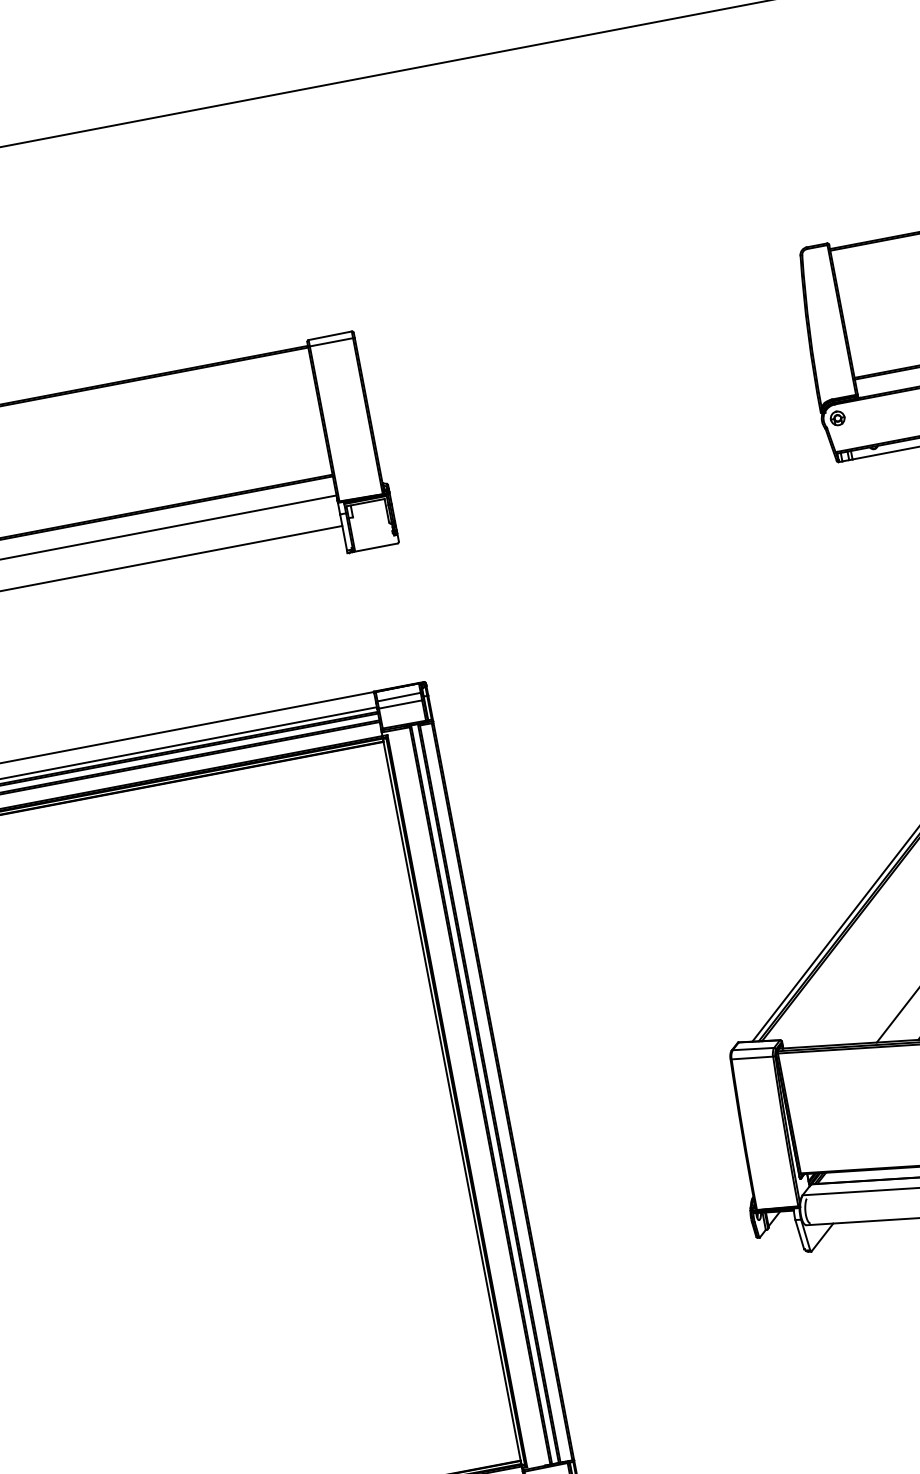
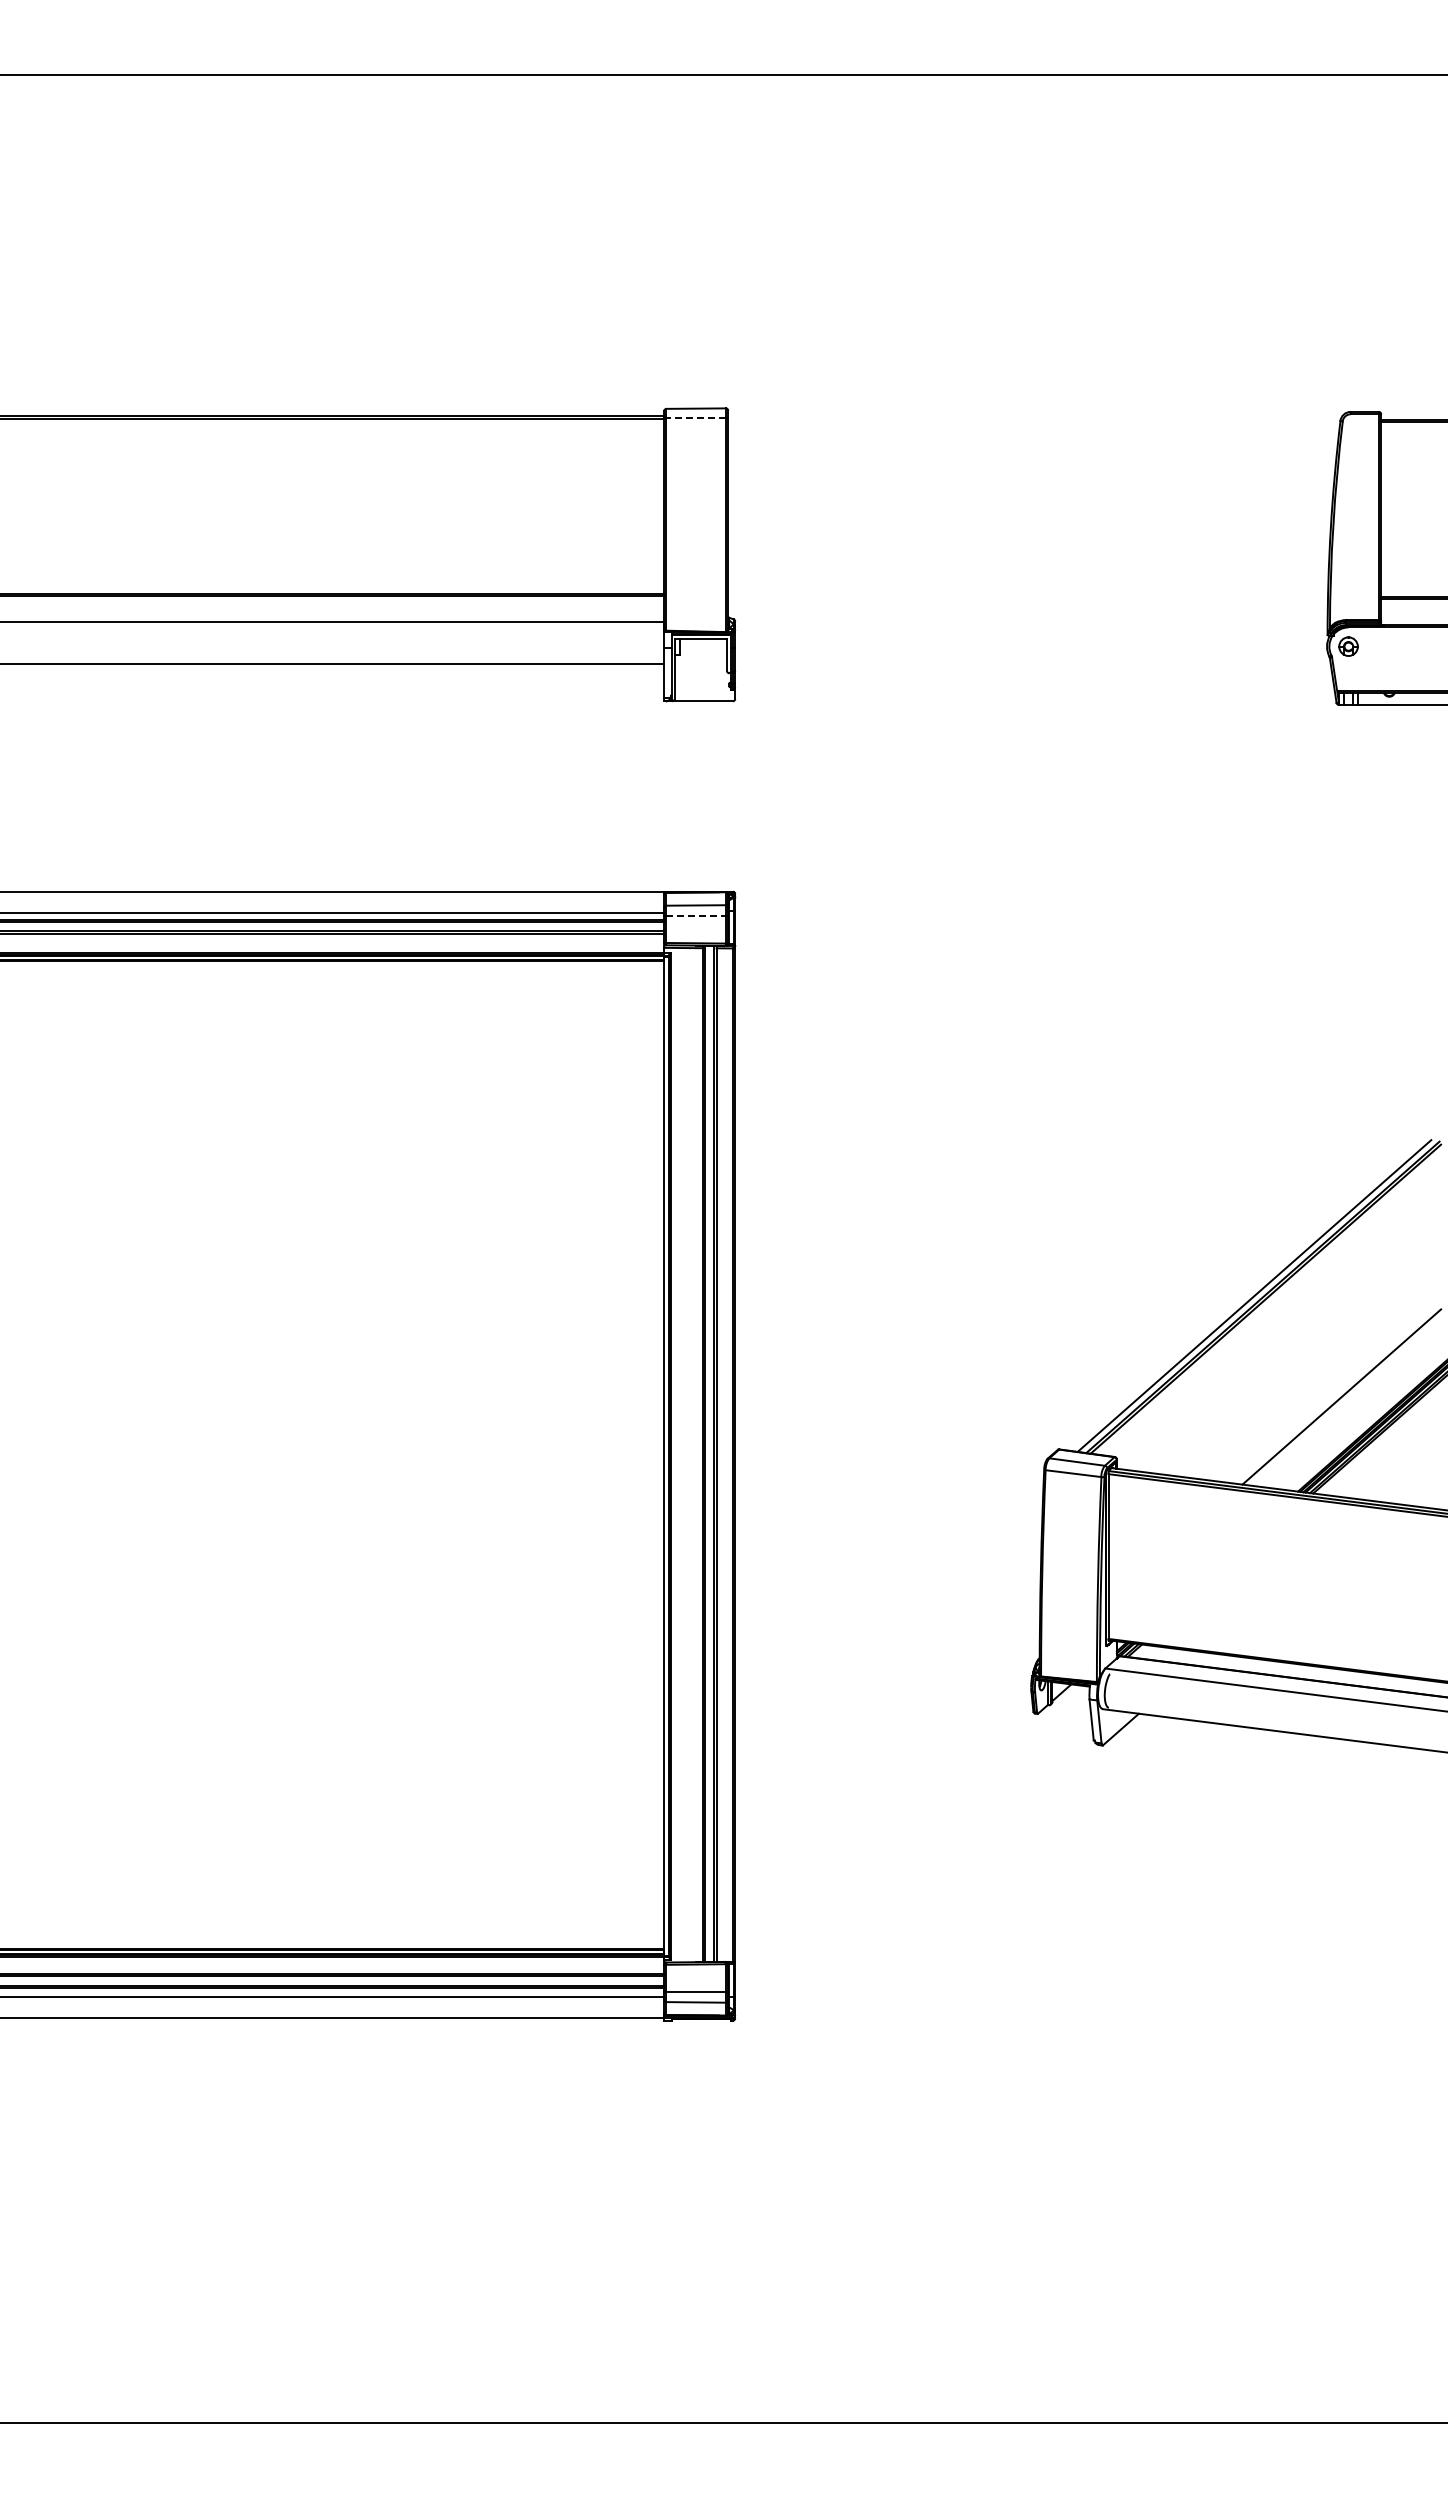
line: (331, 342) -> (696, 417), solid -> dashed
line: (400, 704) -> (696, 915), solid -> dashed

